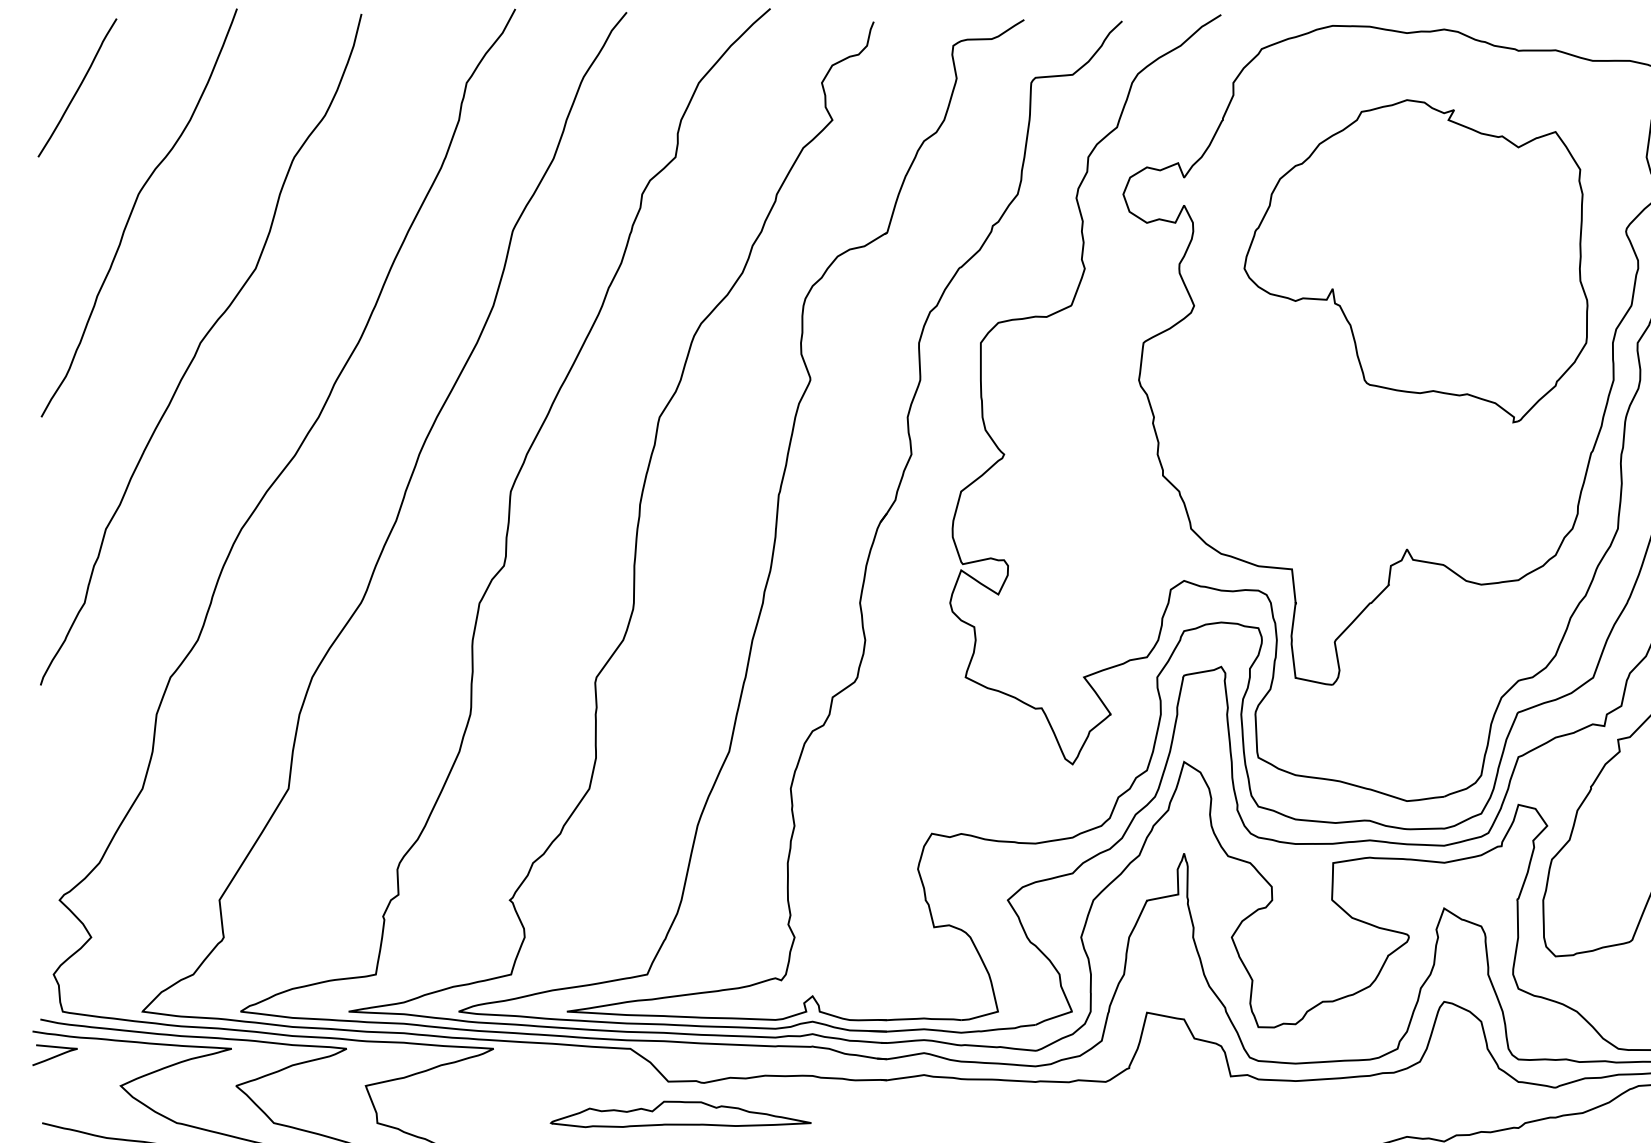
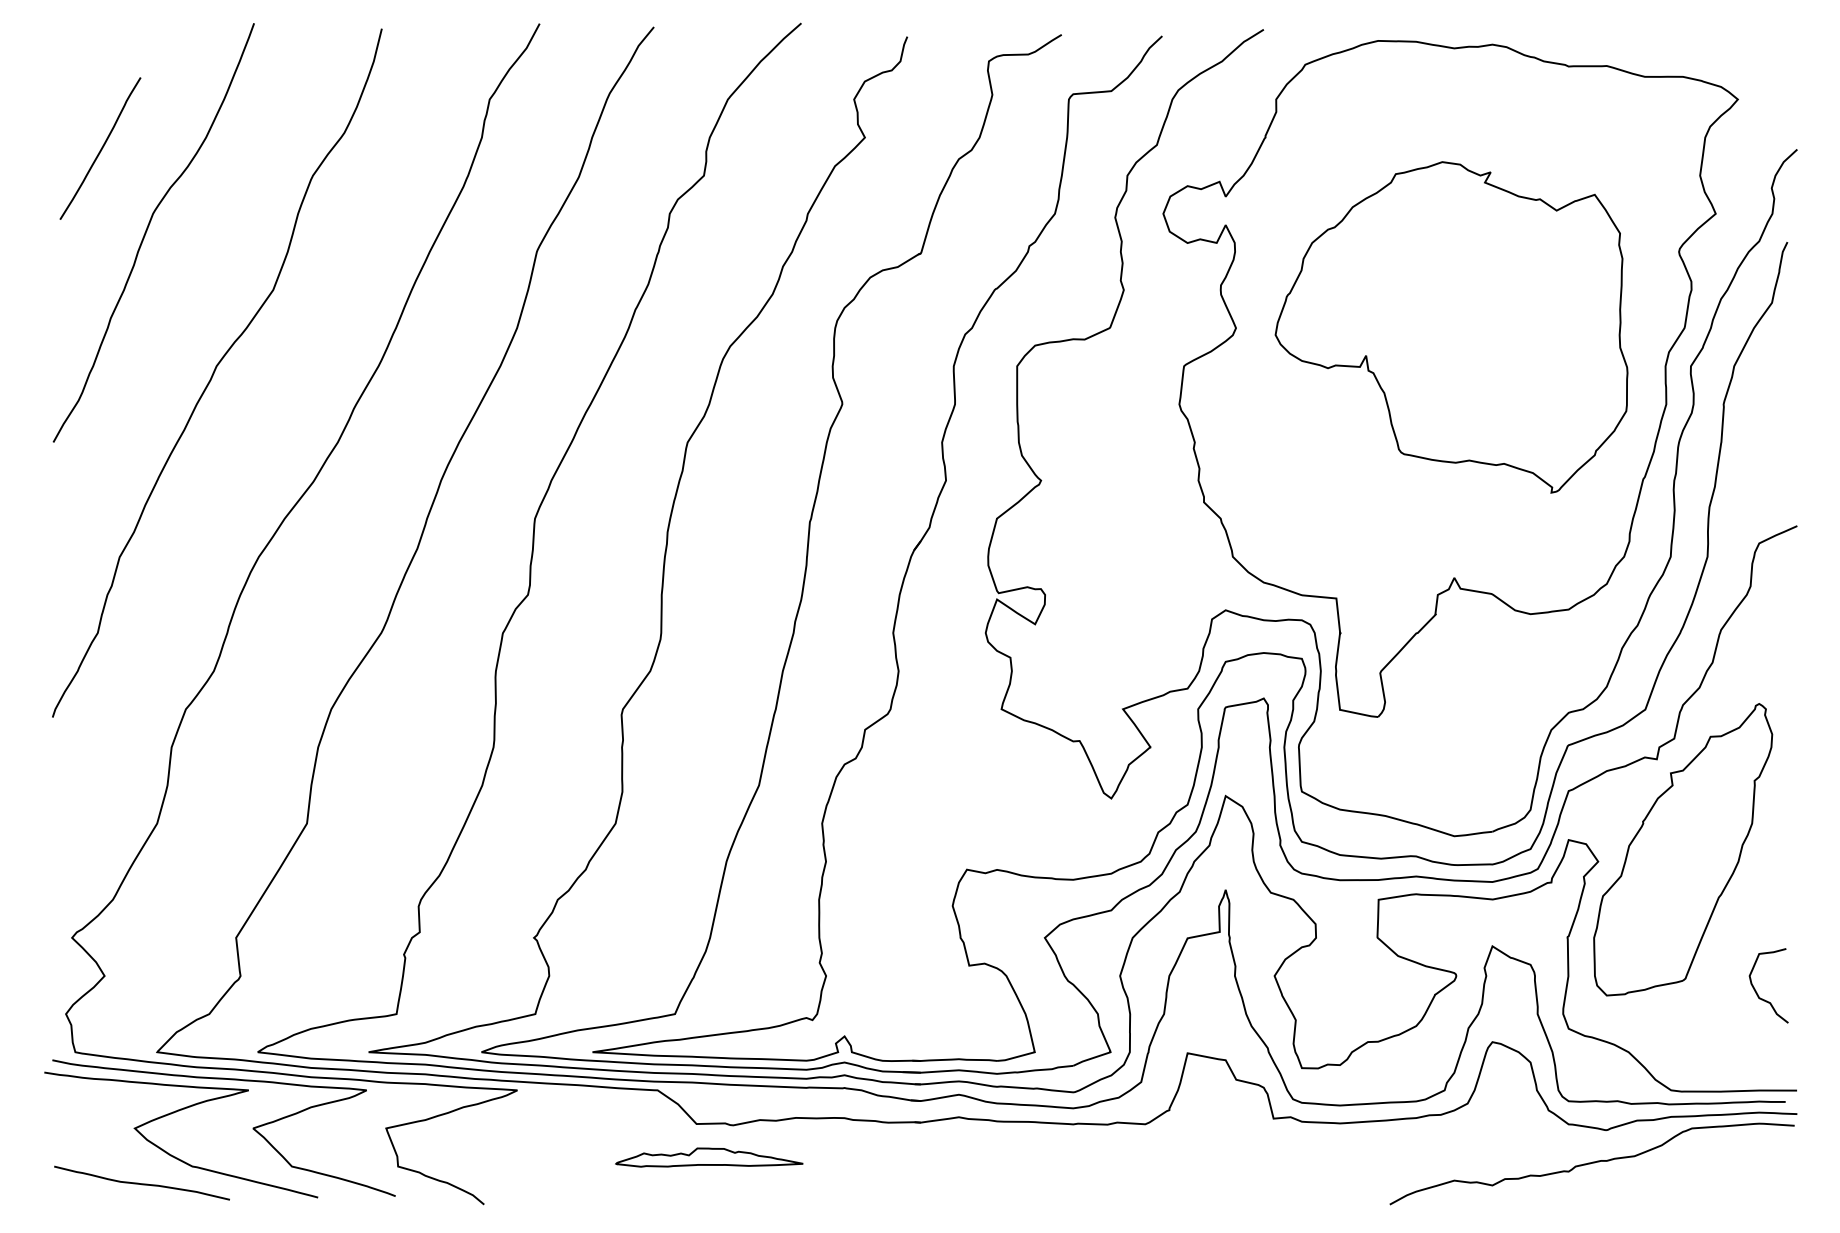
curve: (78, 87) -> (101, 148), moved
part: (1415, 261) -> (1451, 327), moved
curve: (55, 1055) -> (67, 1097), removed
part: (680, 1114) -> (709, 1157), size x0.7

